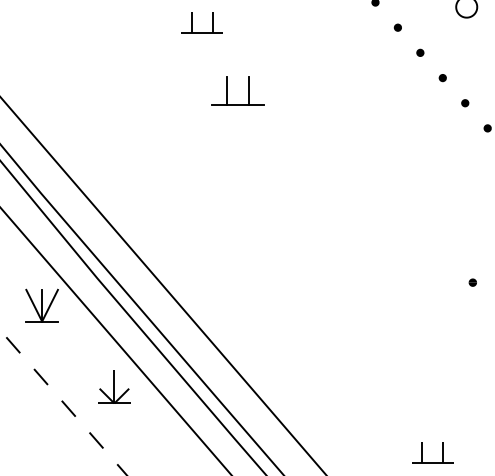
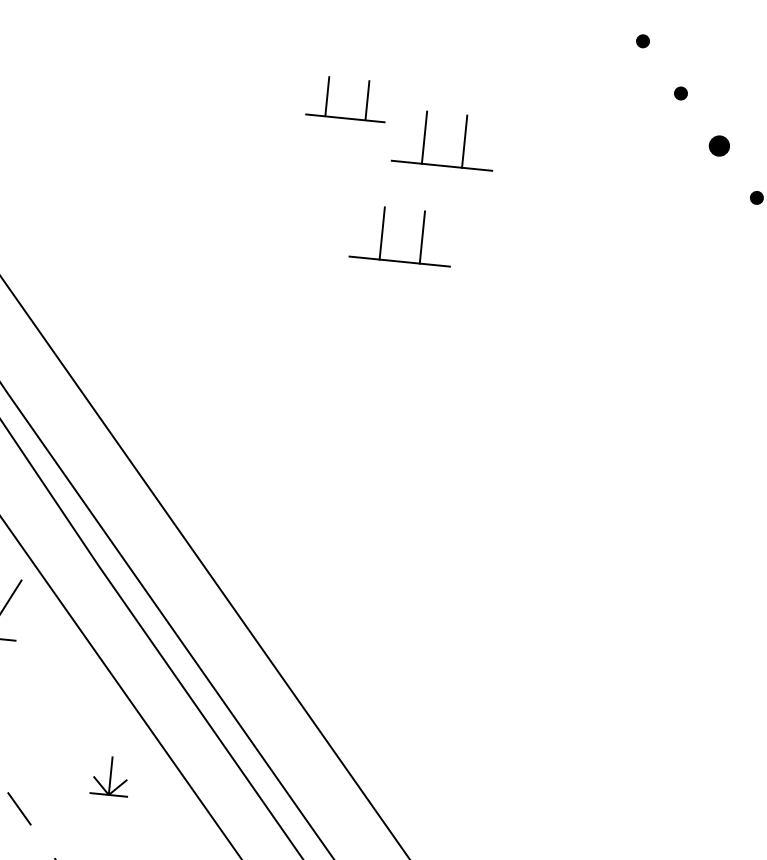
part: (397, 27) -> (718, 145), size x1.6
part: (244, 38) -> (424, 137), added
part: (114, 386) -> (110, 775), size x0.6

